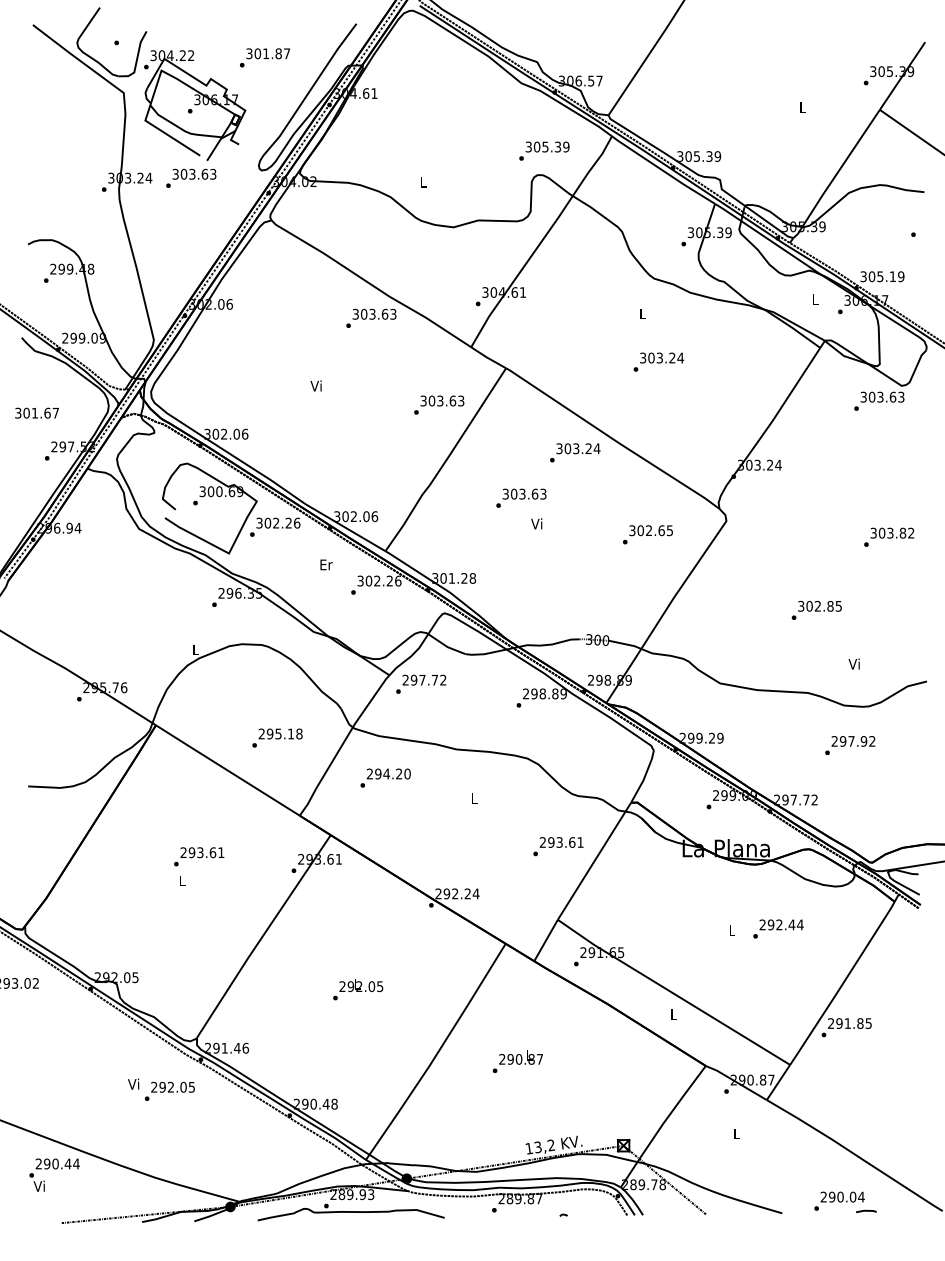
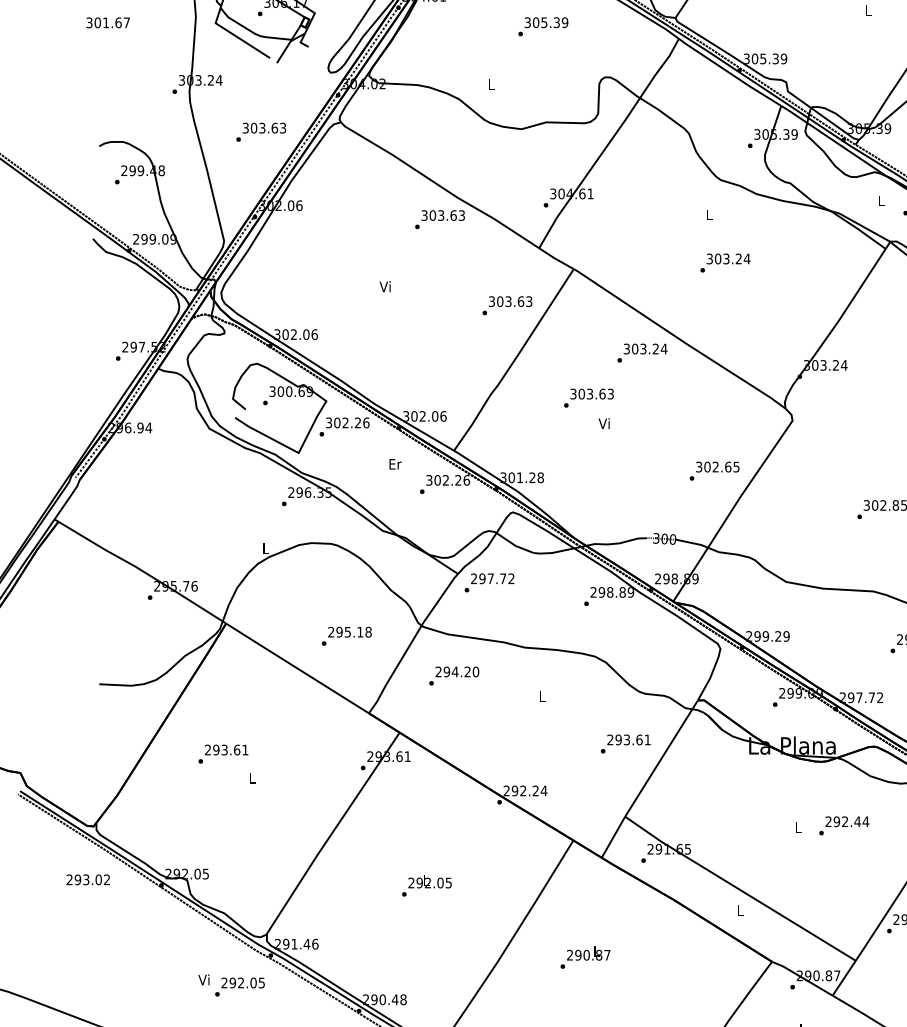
text: (544, 150) -> (543, 26), moved
text: (191, 177) -> (261, 131), moved
text: (36, 412) -> (107, 22), moved
text: (647, 534) -> (714, 470), moved
text: (199, 856) -> (223, 753), moved

